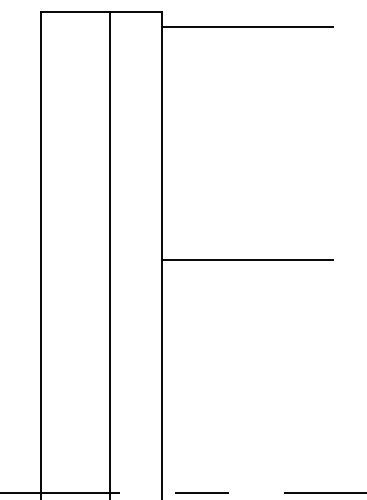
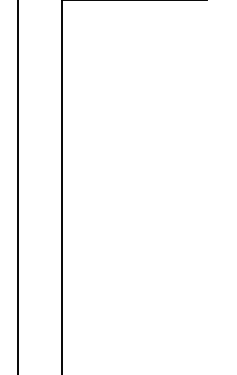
line: (247, 259) -> (134, 197), removed

